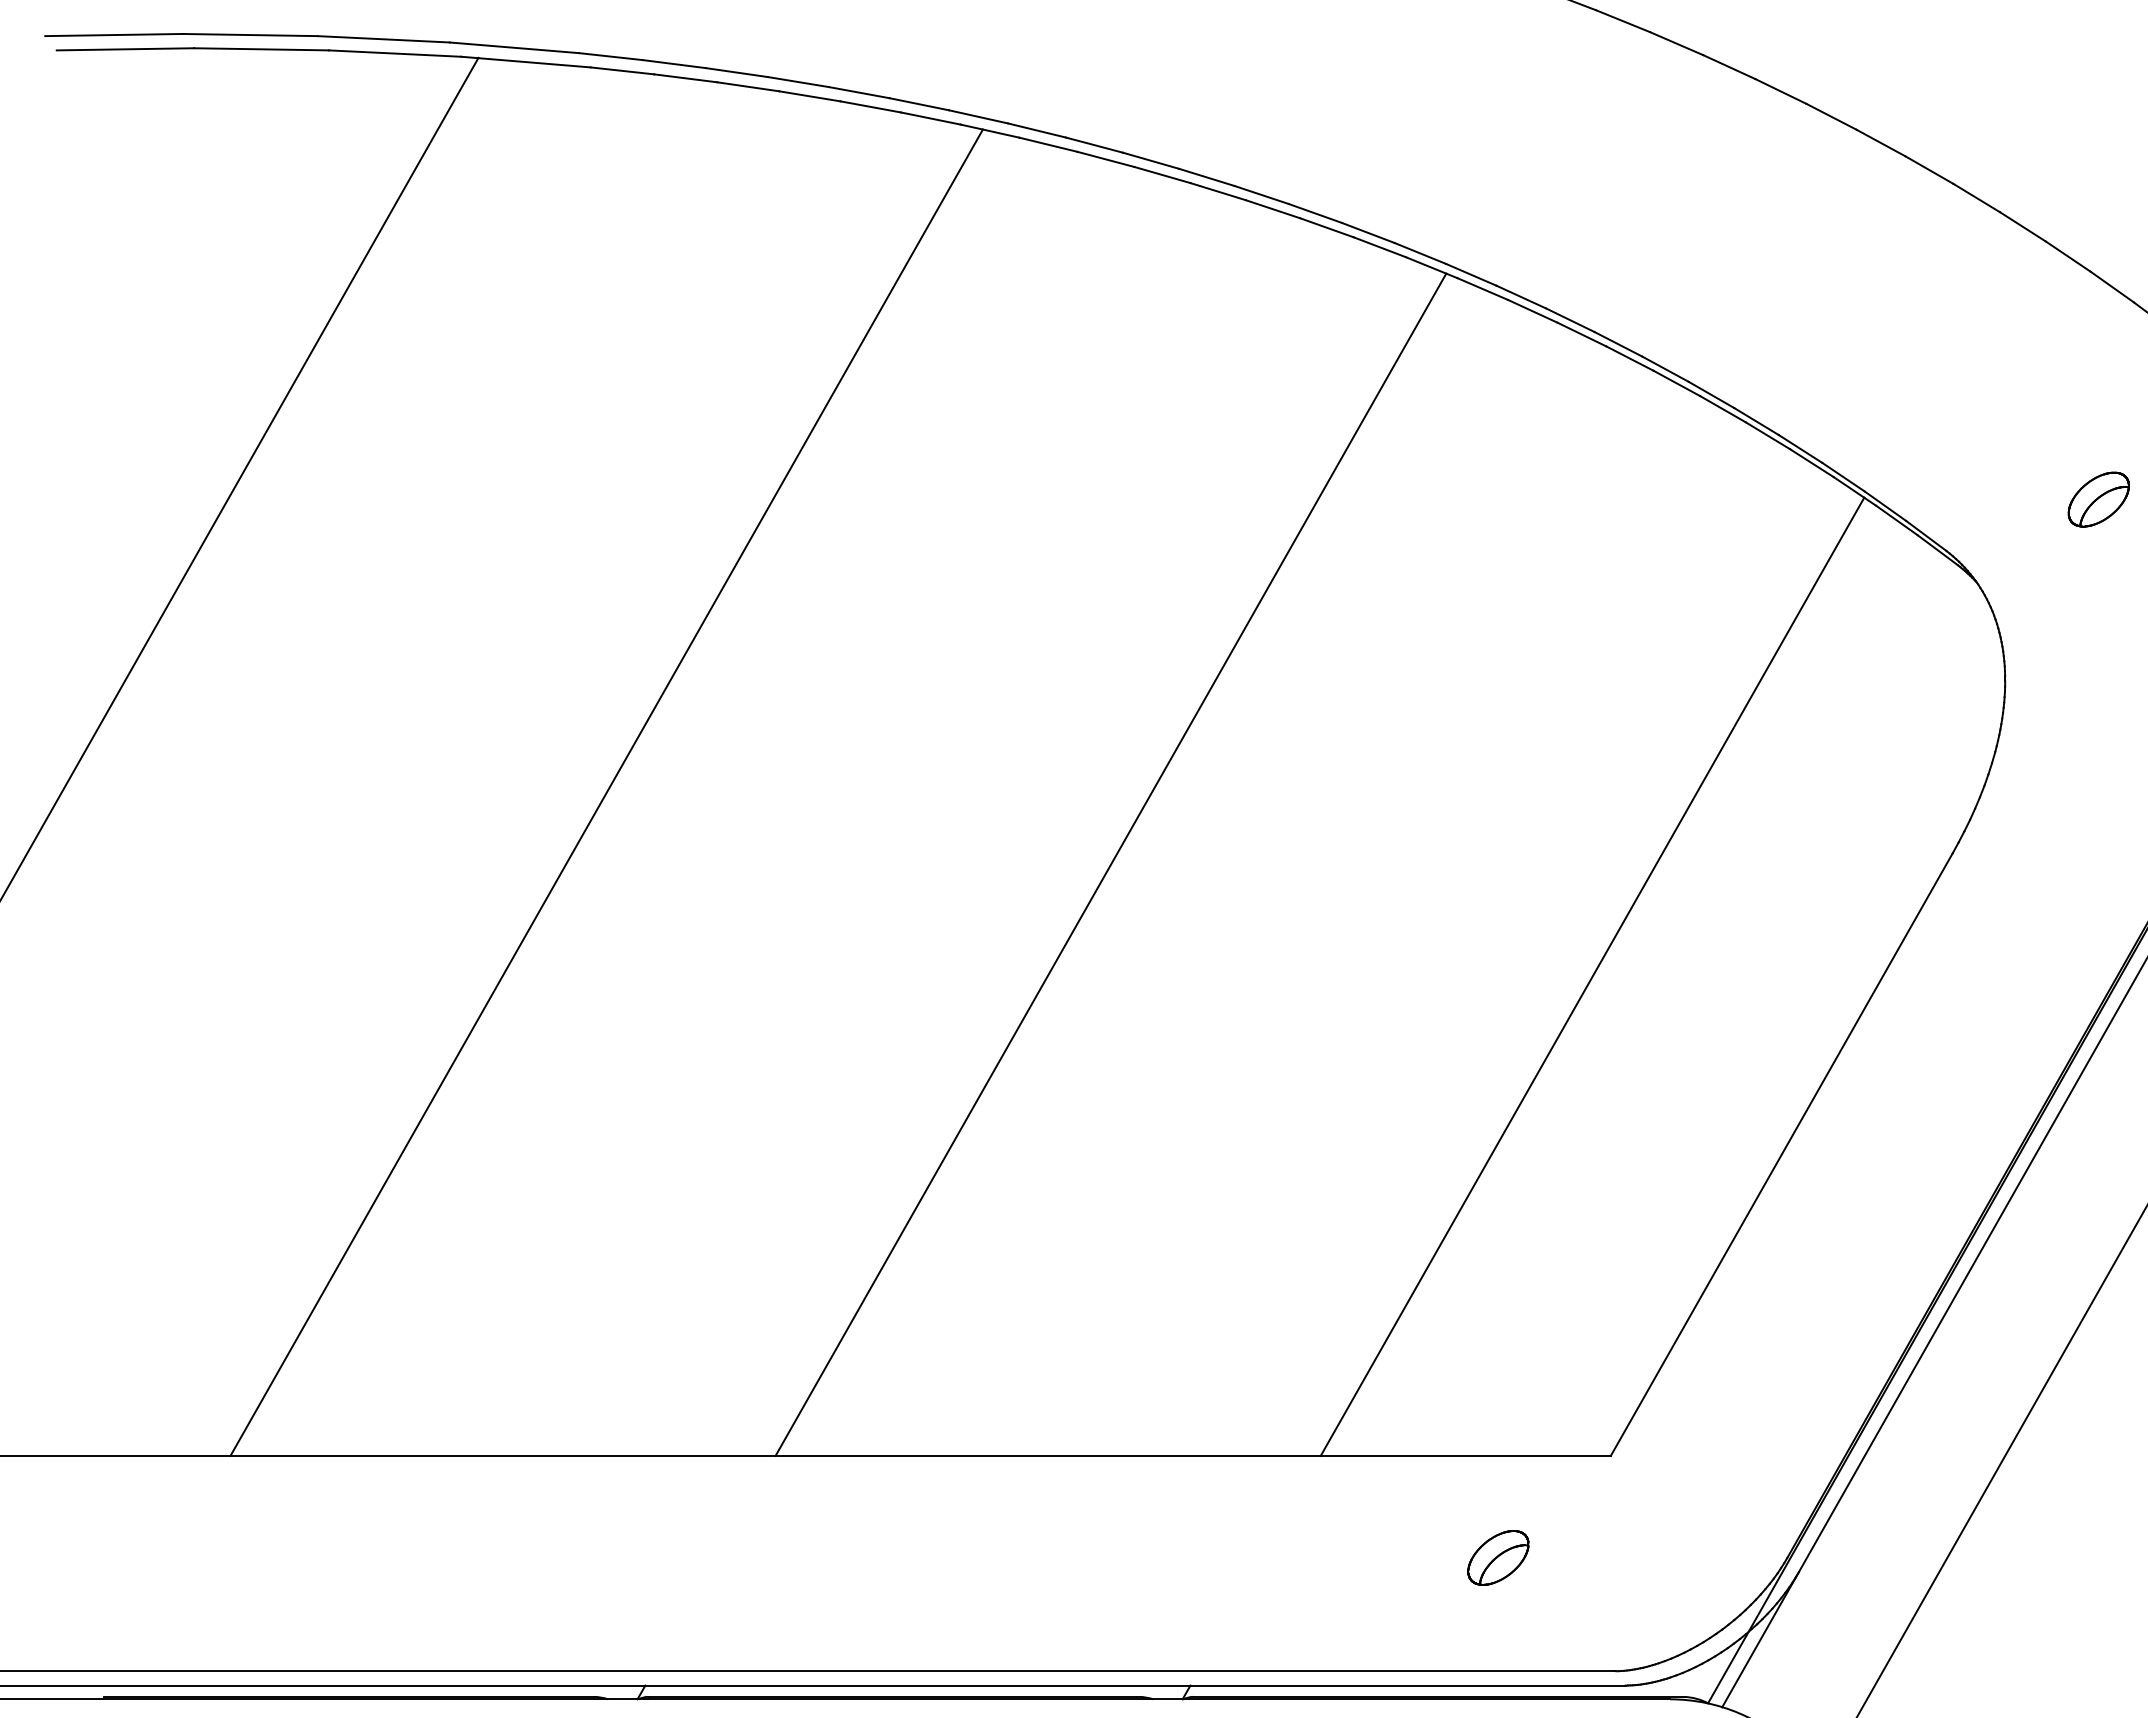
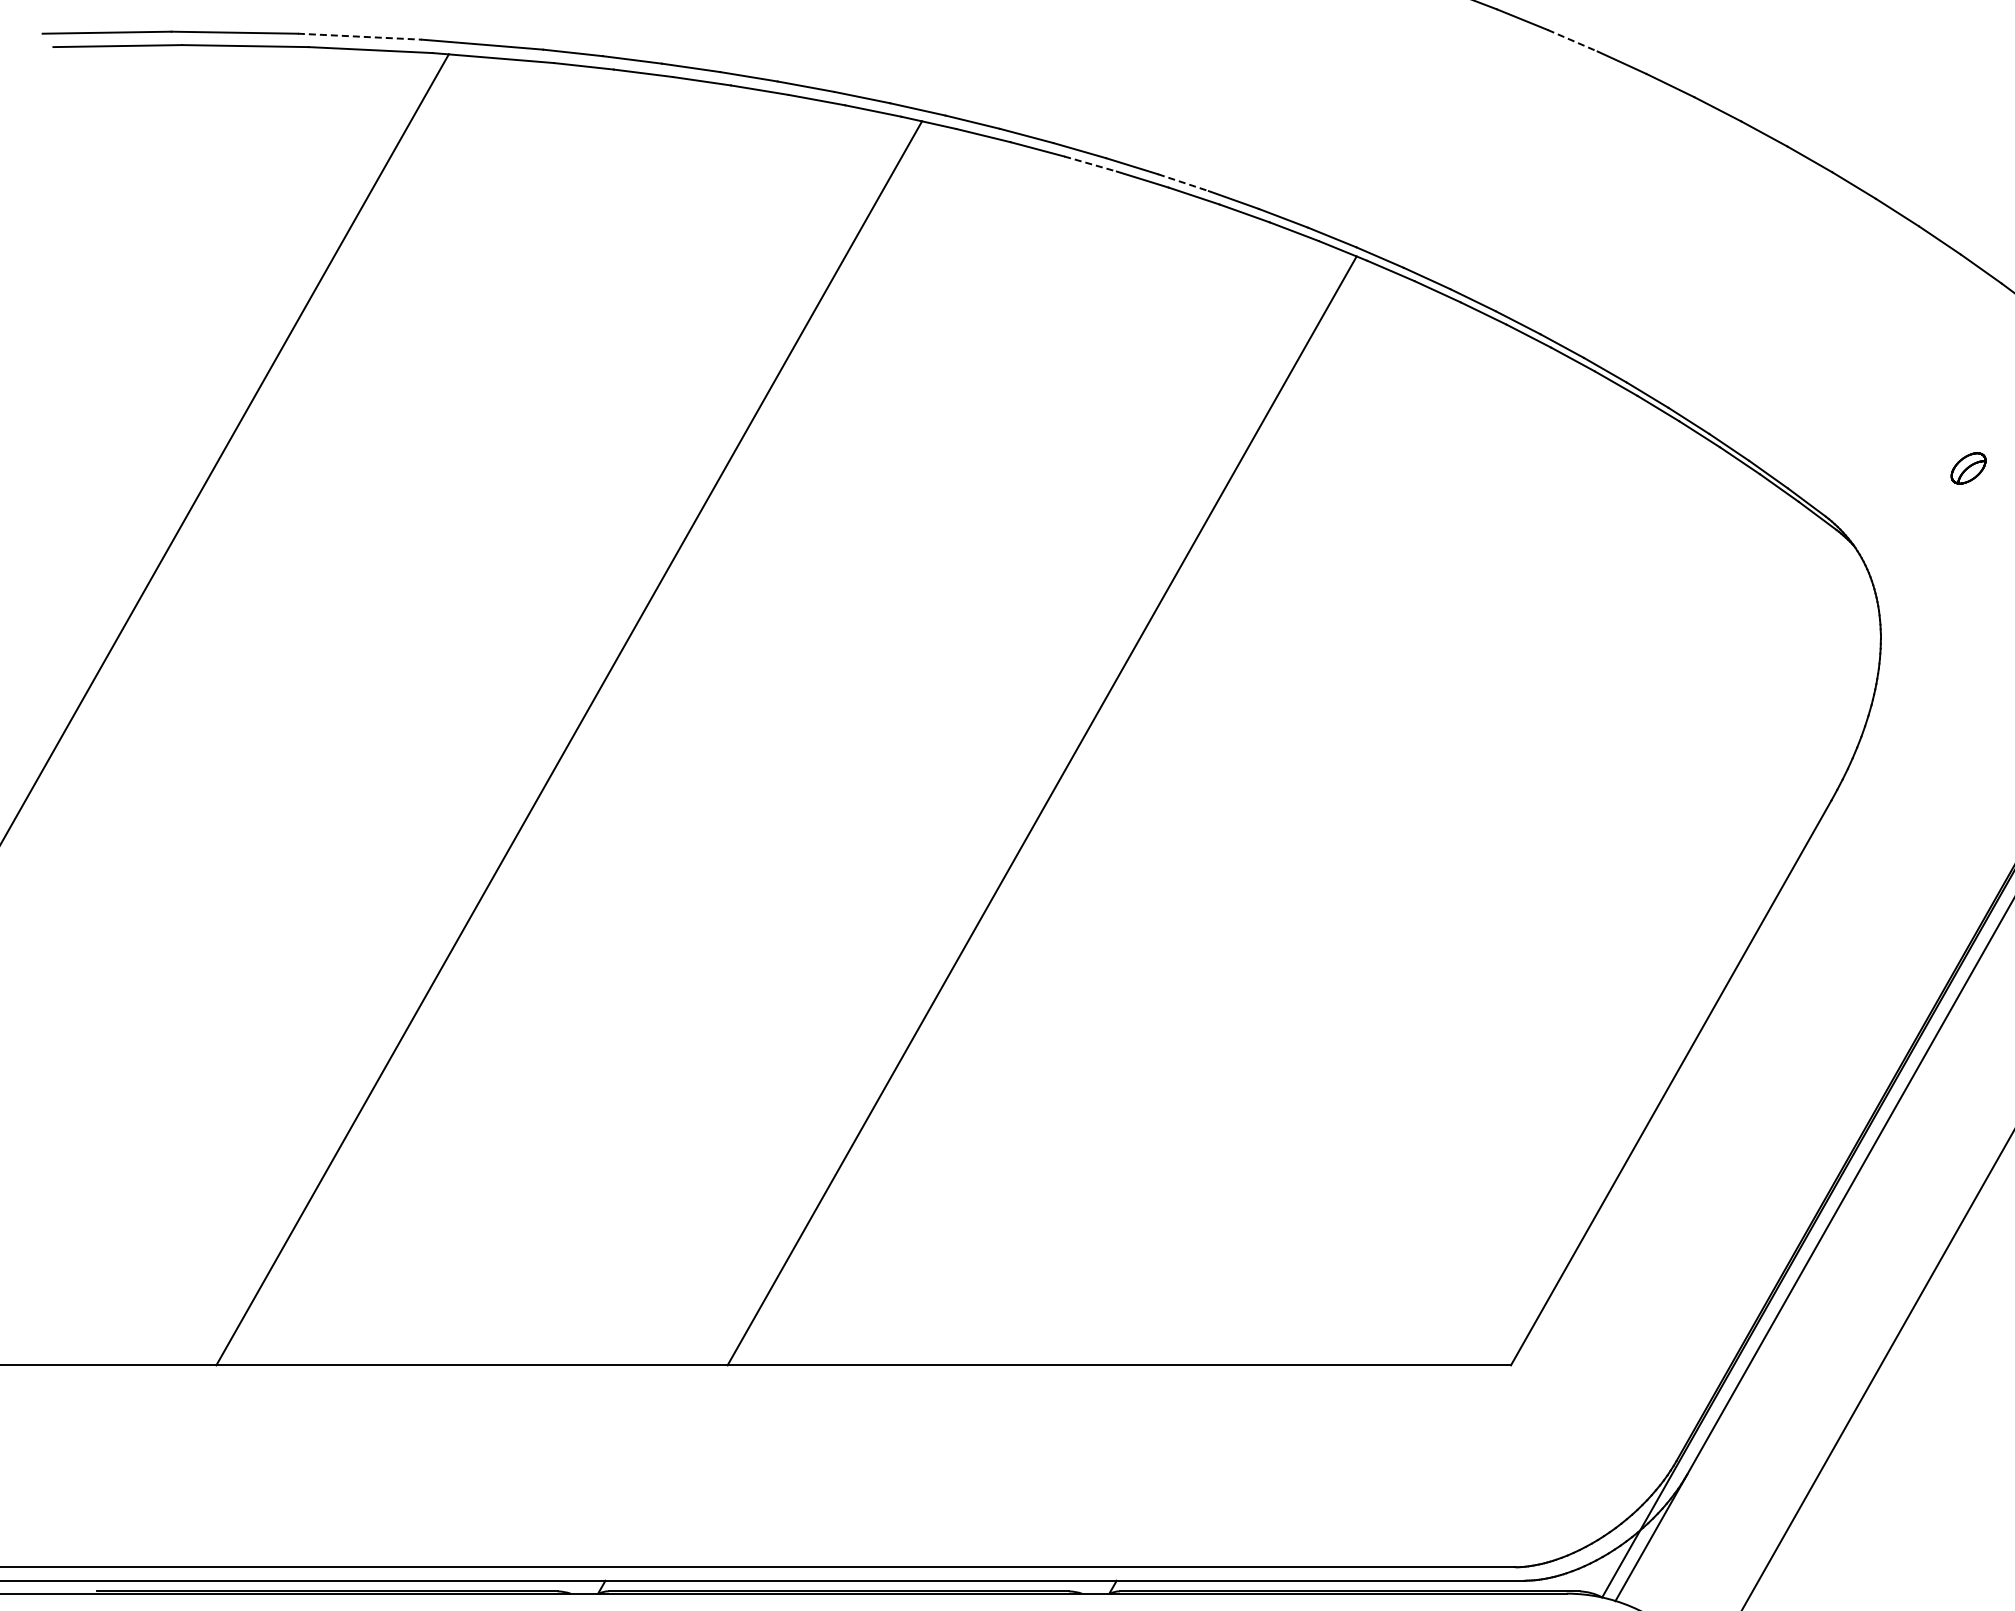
line: (384, 39) -> (360, 36), solid -> dashed
line: (1677, 43) -> (1573, 40), solid -> dashed
line: (1163, 175) -> (1091, 164), solid -> dashed
line: (1261, 194) -> (1183, 182), solid -> dashed
part: (2098, 499) -> (1968, 468), size x0.6
line: (1592, 976) -> (1493, 915), removed
part: (1498, 1557) -> (1405, 1460), removed

